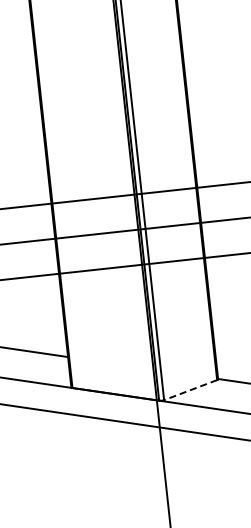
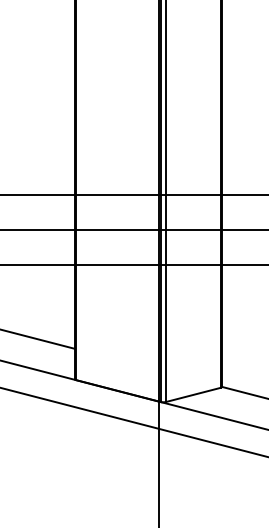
line: (189, 390) -> (192, 395), dashed -> solid

